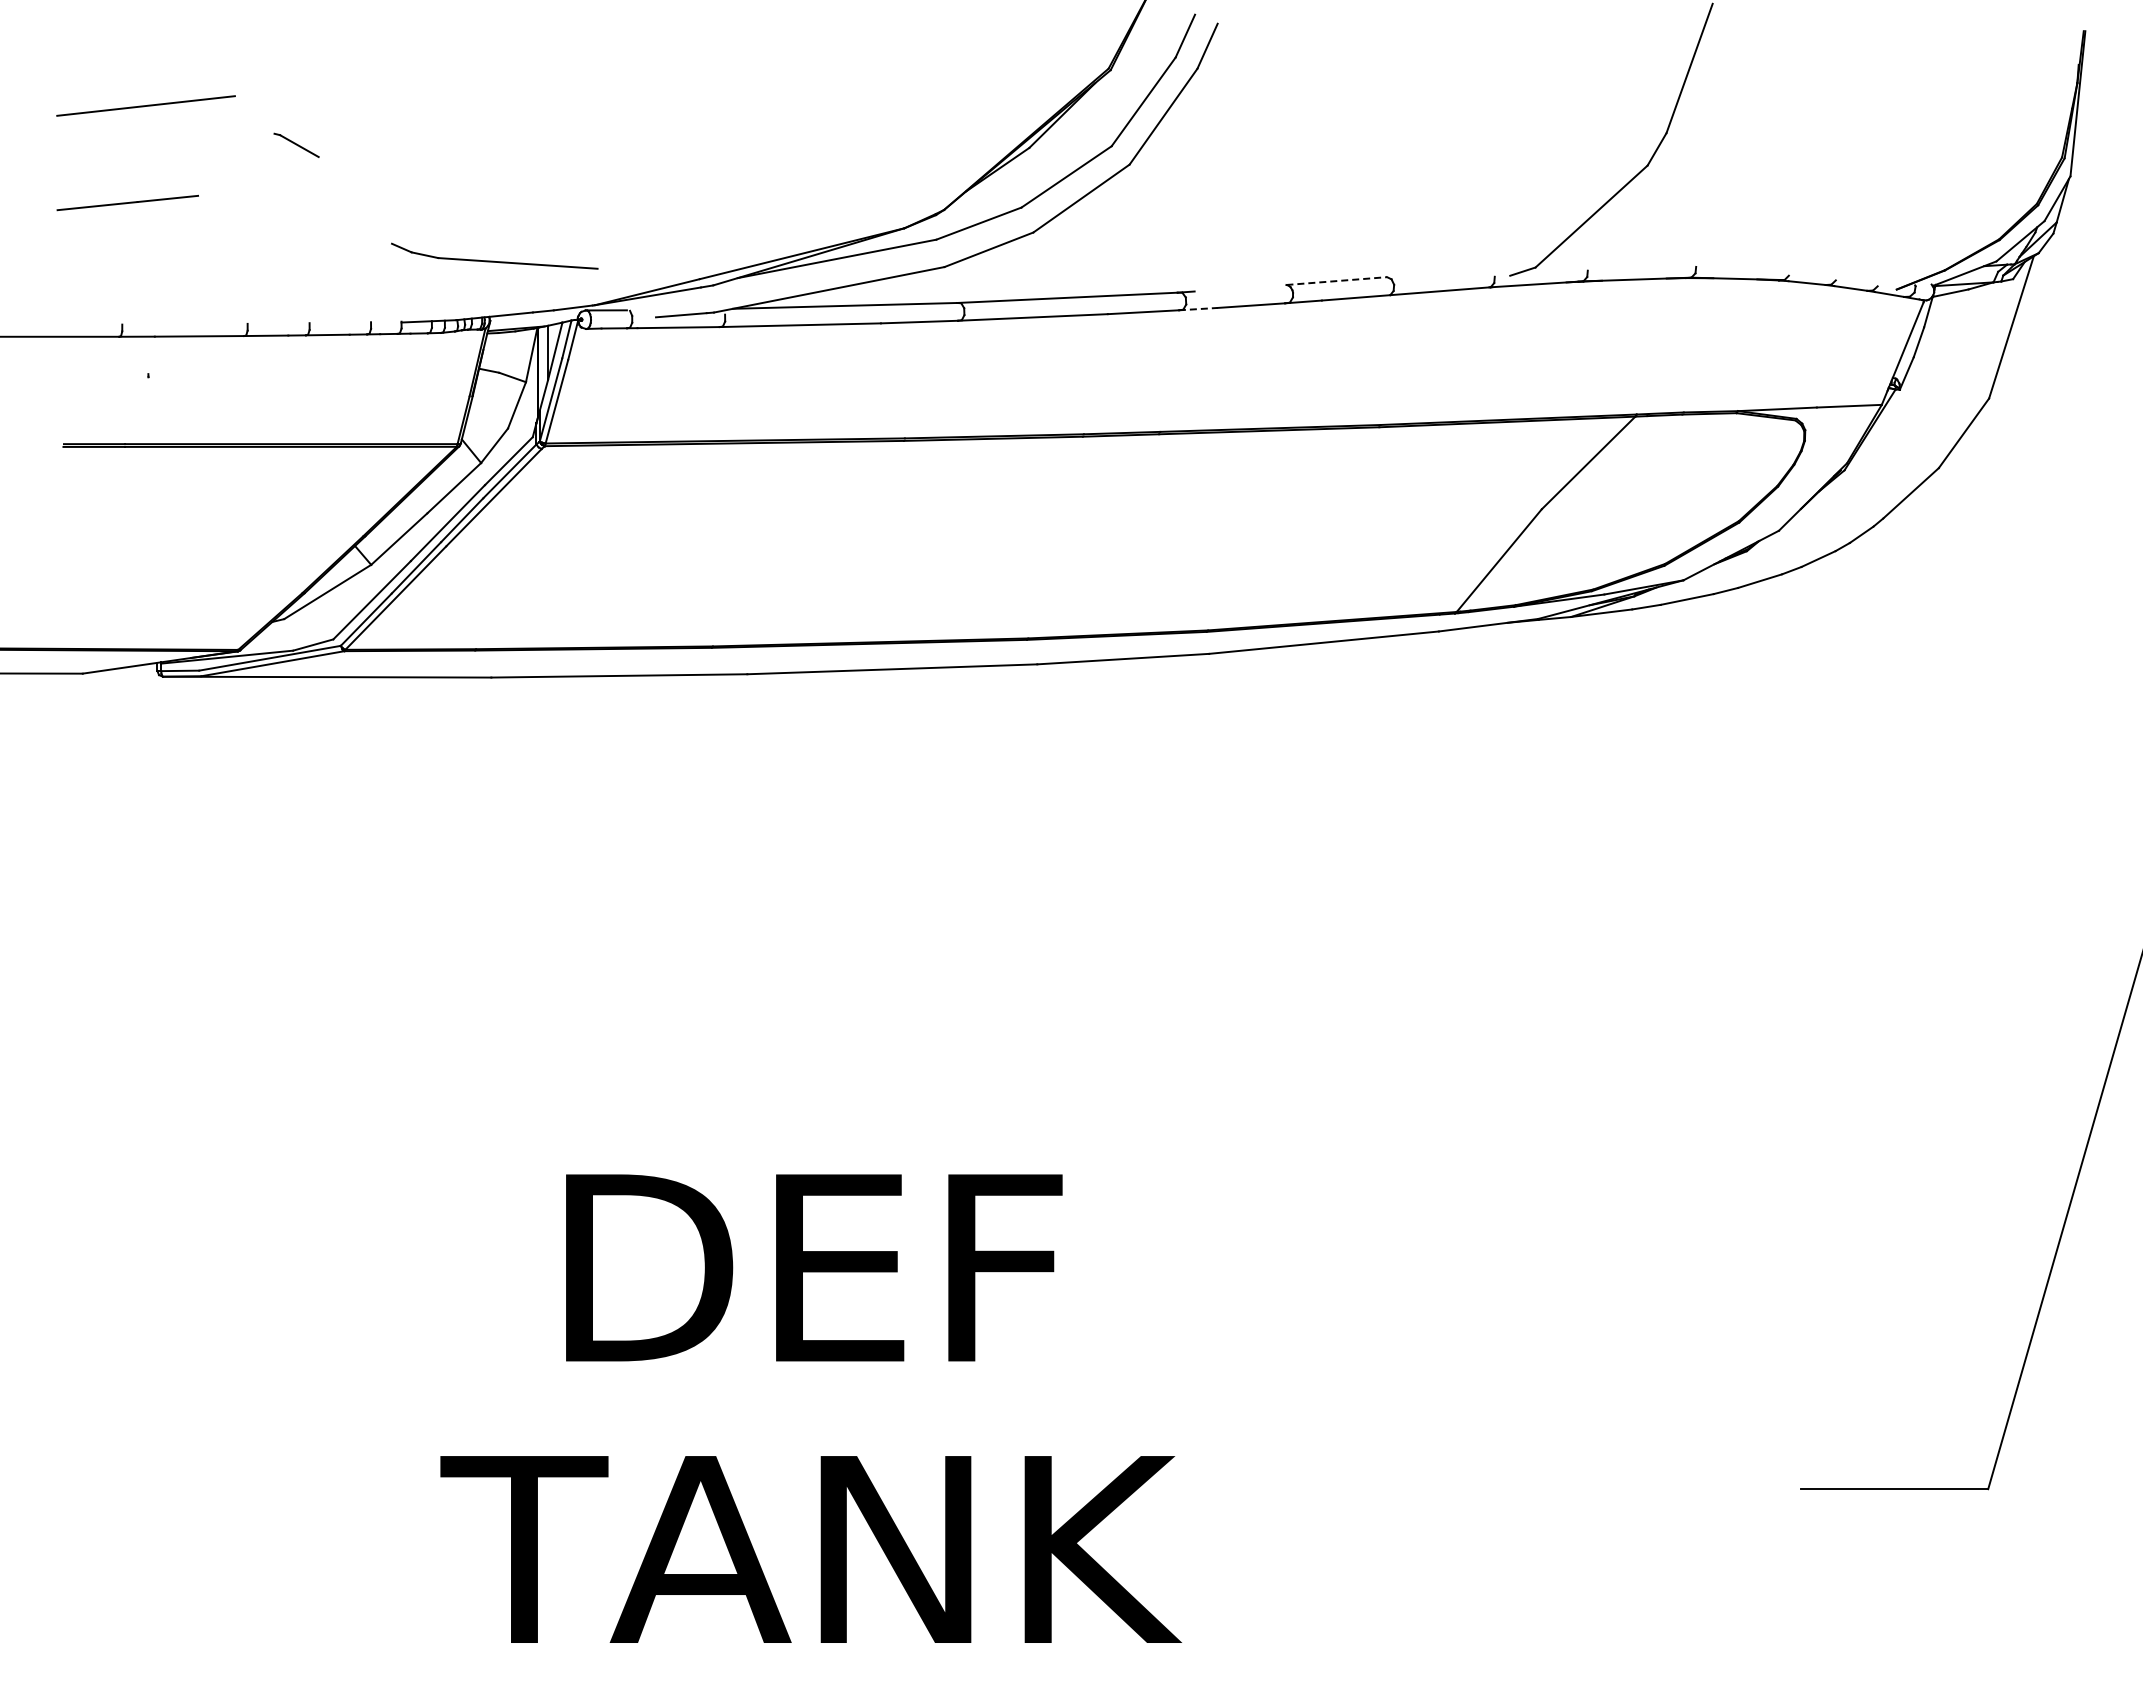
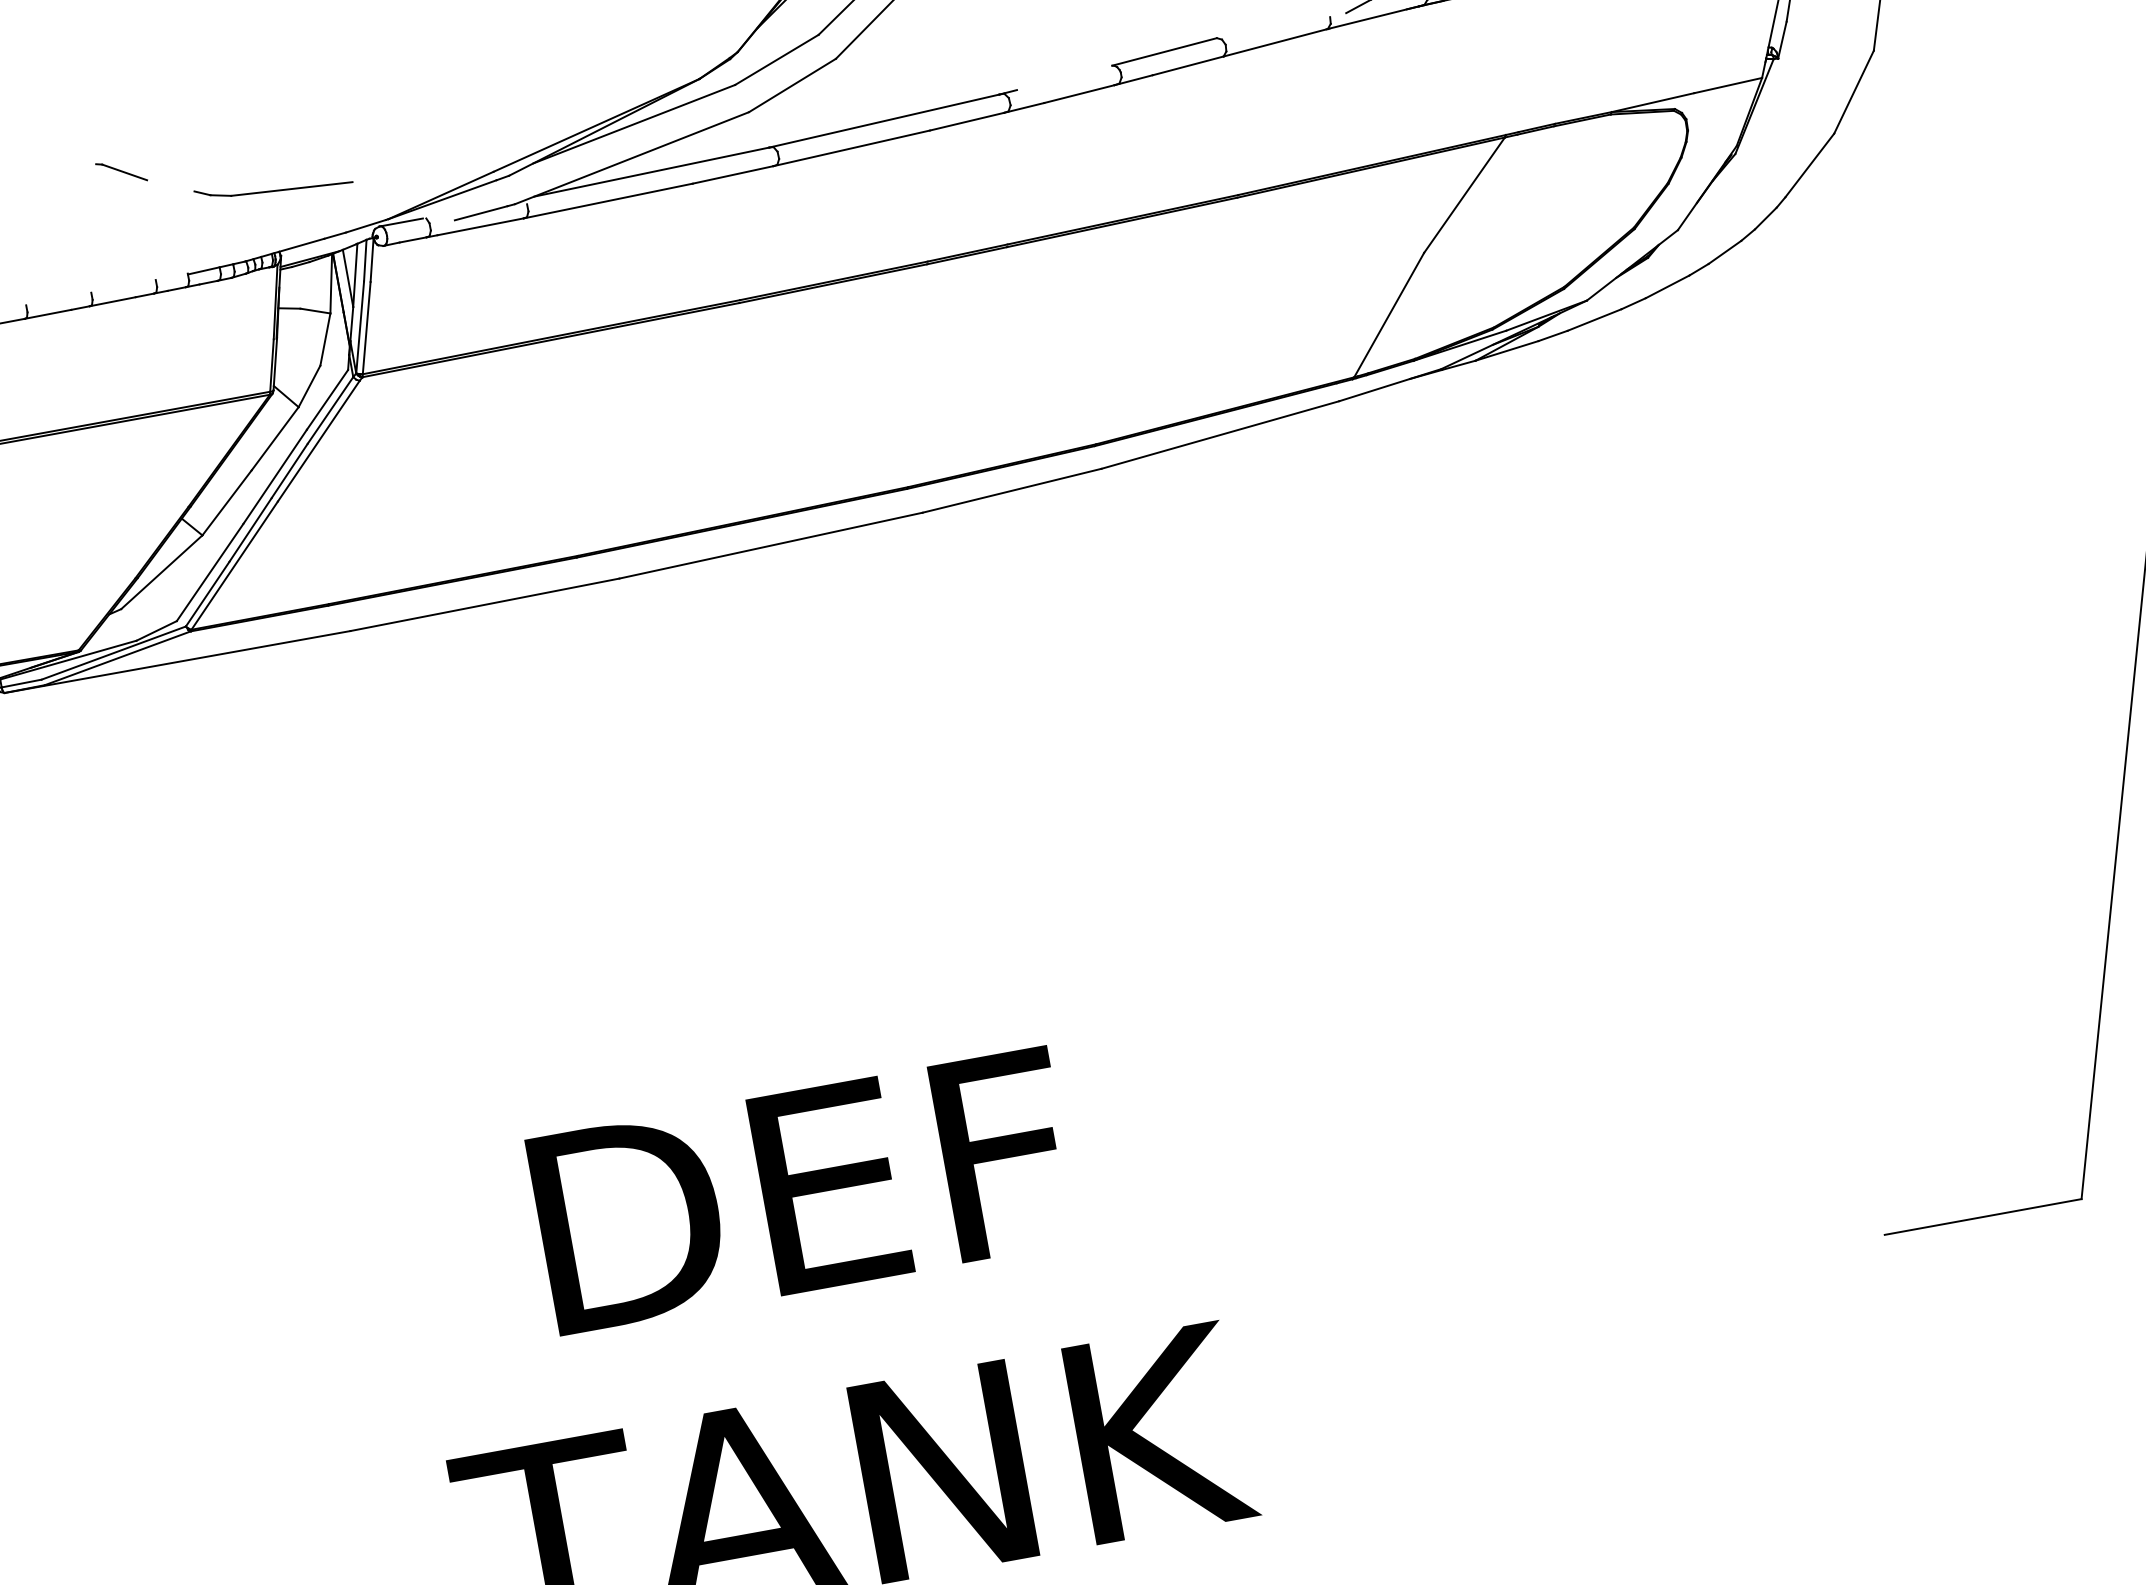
part: (296, 144) -> (121, 171), moved
part: (494, 255) -> (273, 186), size x0.71
line: (1336, 281) -> (1164, 52), dashed -> solid
line: (1198, 309) -> (1024, 108), dashed -> solid

